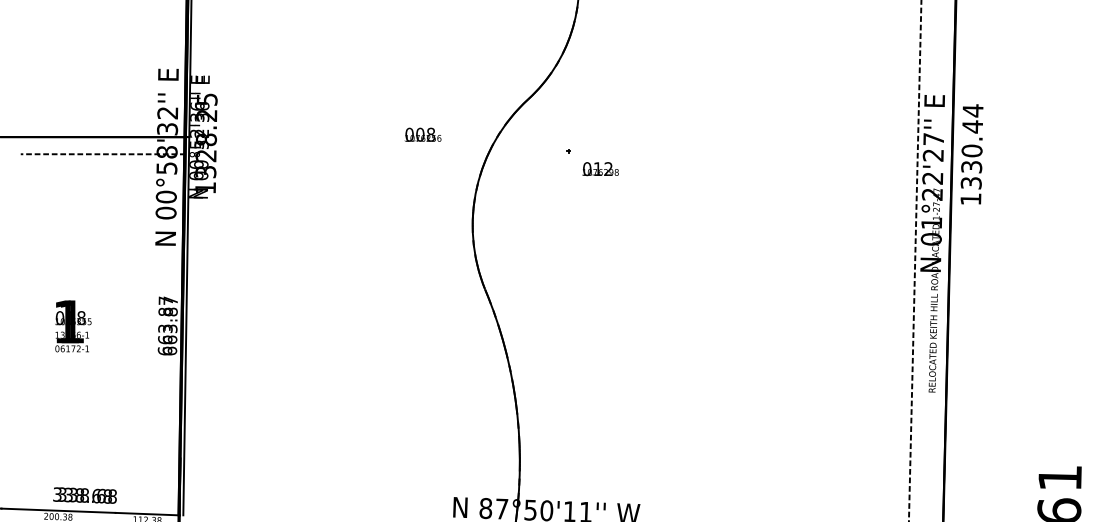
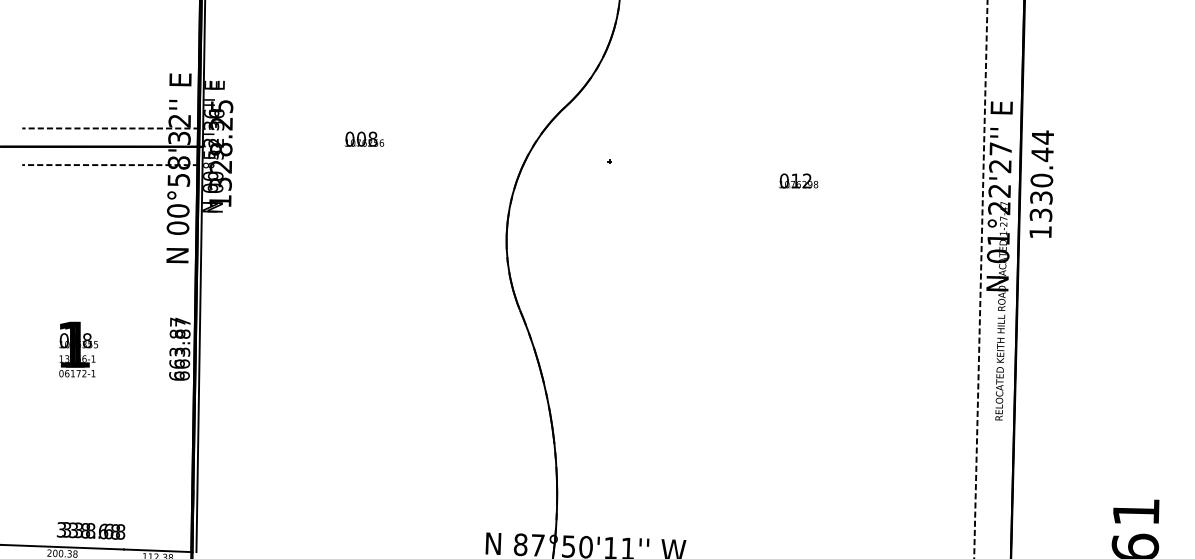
line: (103, 120) -> (110, 128), added
text: (423, 134) -> (364, 138), moved
text: (971, 153) -> (1041, 183), moved
text: (600, 168) -> (798, 180), moved

